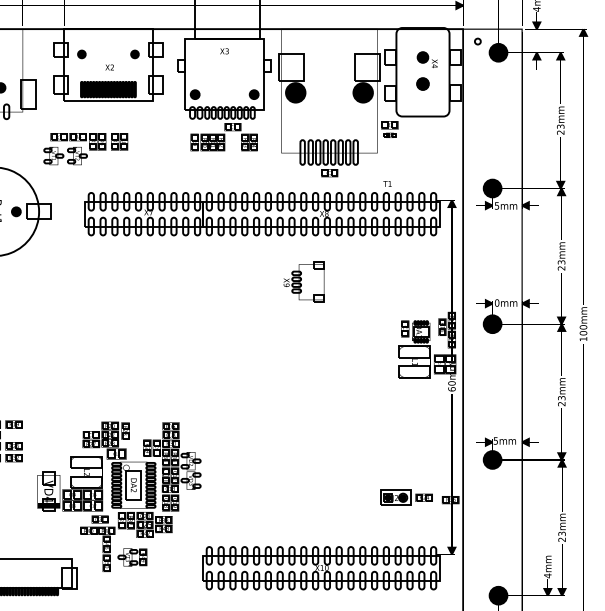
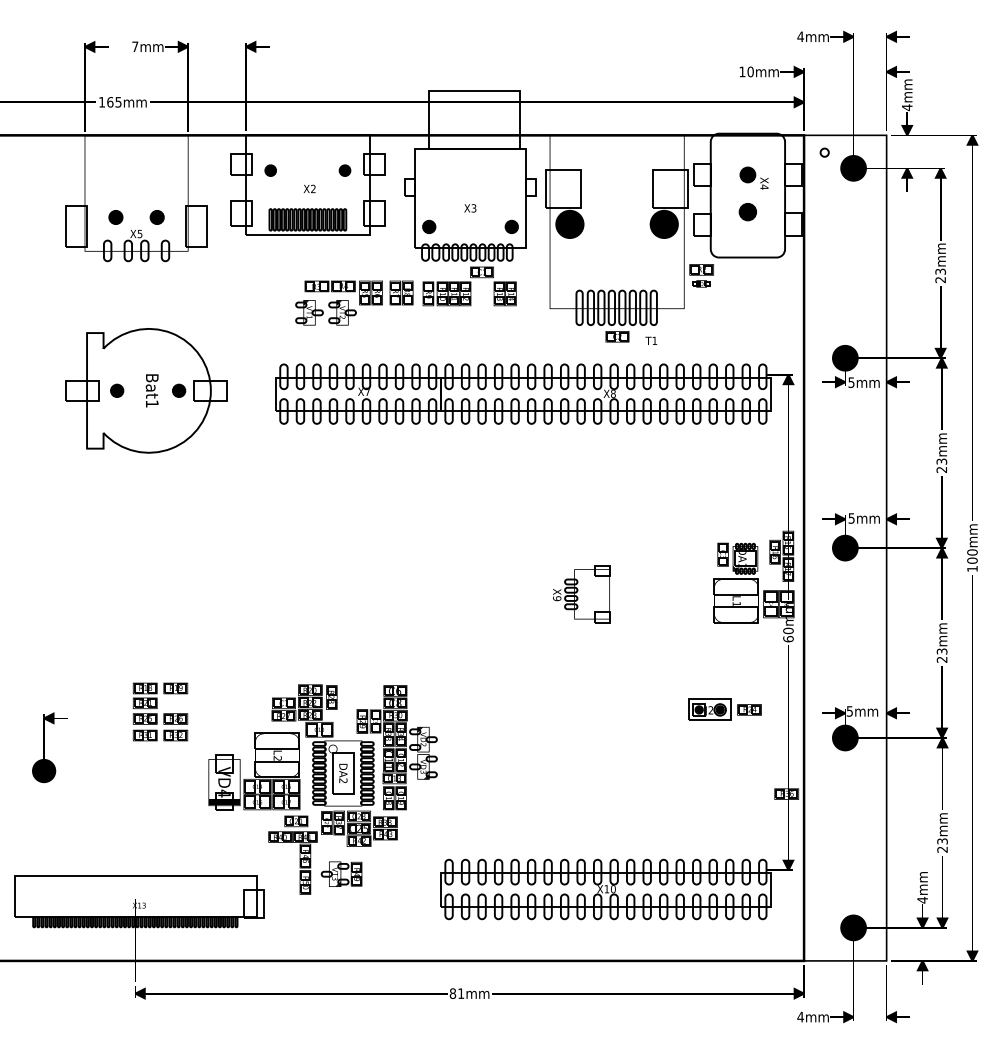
text: (224, 51) -> (470, 208), moved
part: (86, 148) -> (354, 302), moved
text: (387, 183) -> (651, 340), moved
part: (304, 282) -> (581, 594), moved
text: (497, 303) -> (851, 518), 0mm -> 5mm
part: (406, 497) -> (724, 709), moved

